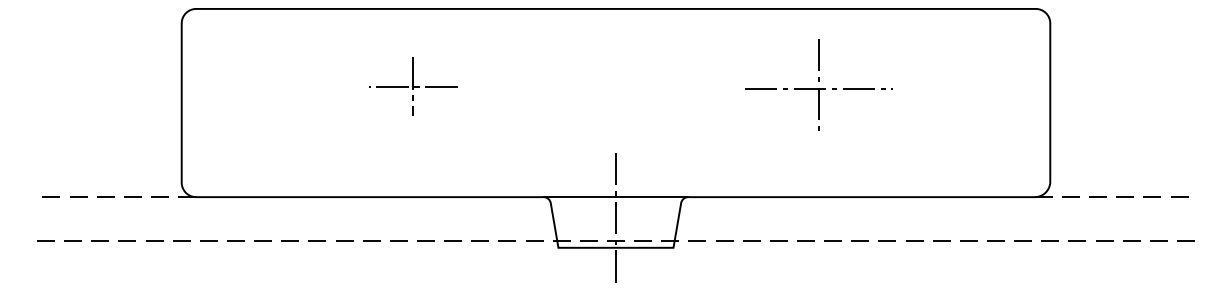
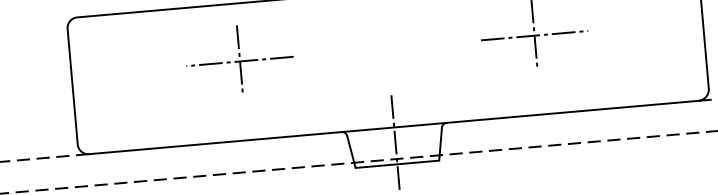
part: (412, 84) -> (239, 58), size x1.67

